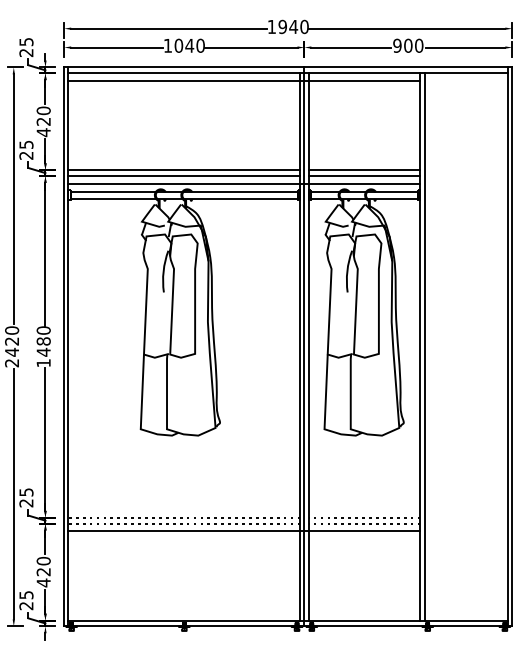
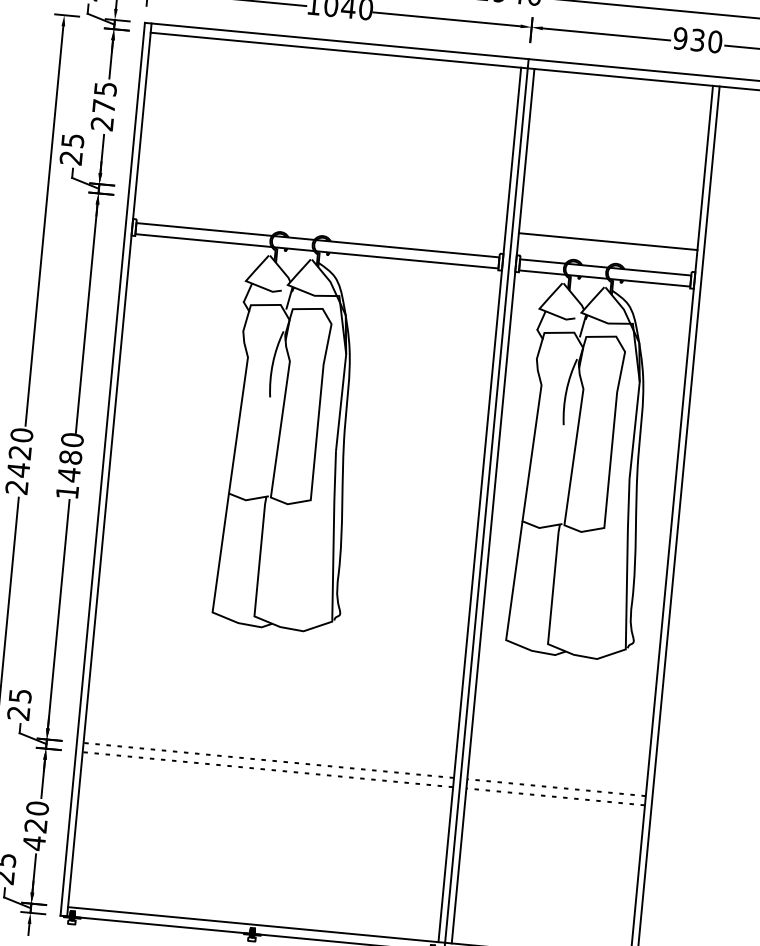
text: (408, 45) -> (698, 39), 900 -> 930
line: (244, 80) -> (430, 70), removed
text: (43, 121) -> (103, 106), 420 -> 275
line: (184, 170) -> (321, 205), removed
line: (364, 170) -> (609, 232), removed
line: (184, 176) -> (320, 215), removed
line: (244, 183) -> (415, 235), removed
line: (244, 531) -> (362, 791), removed

